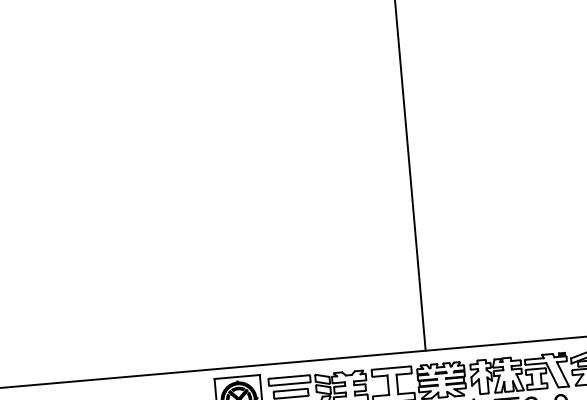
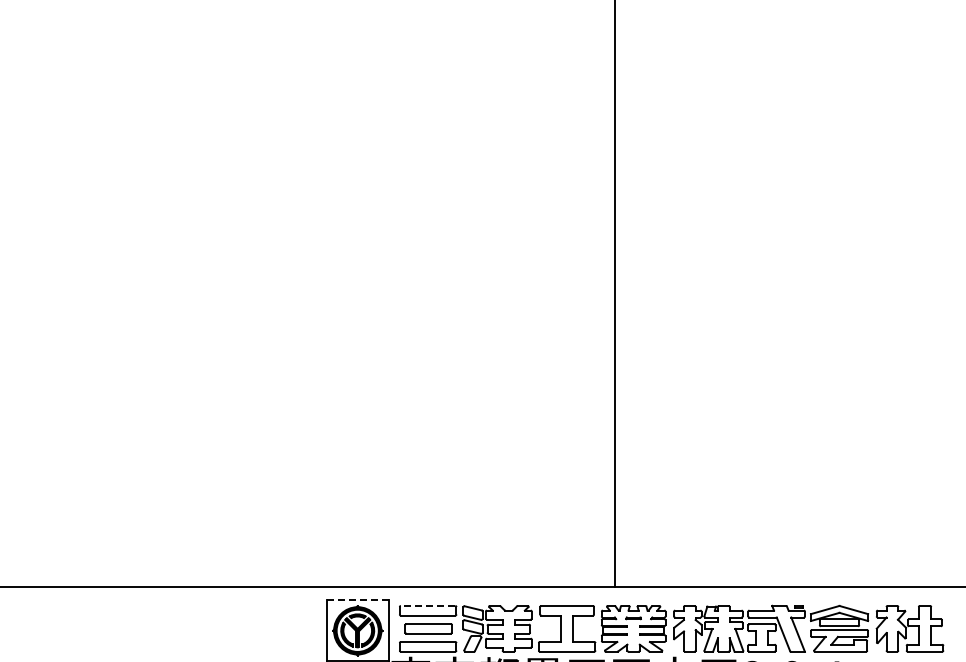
line: (236, 376) -> (357, 599), solid -> dashed
line: (288, 376) -> (427, 605), solid -> dashed

